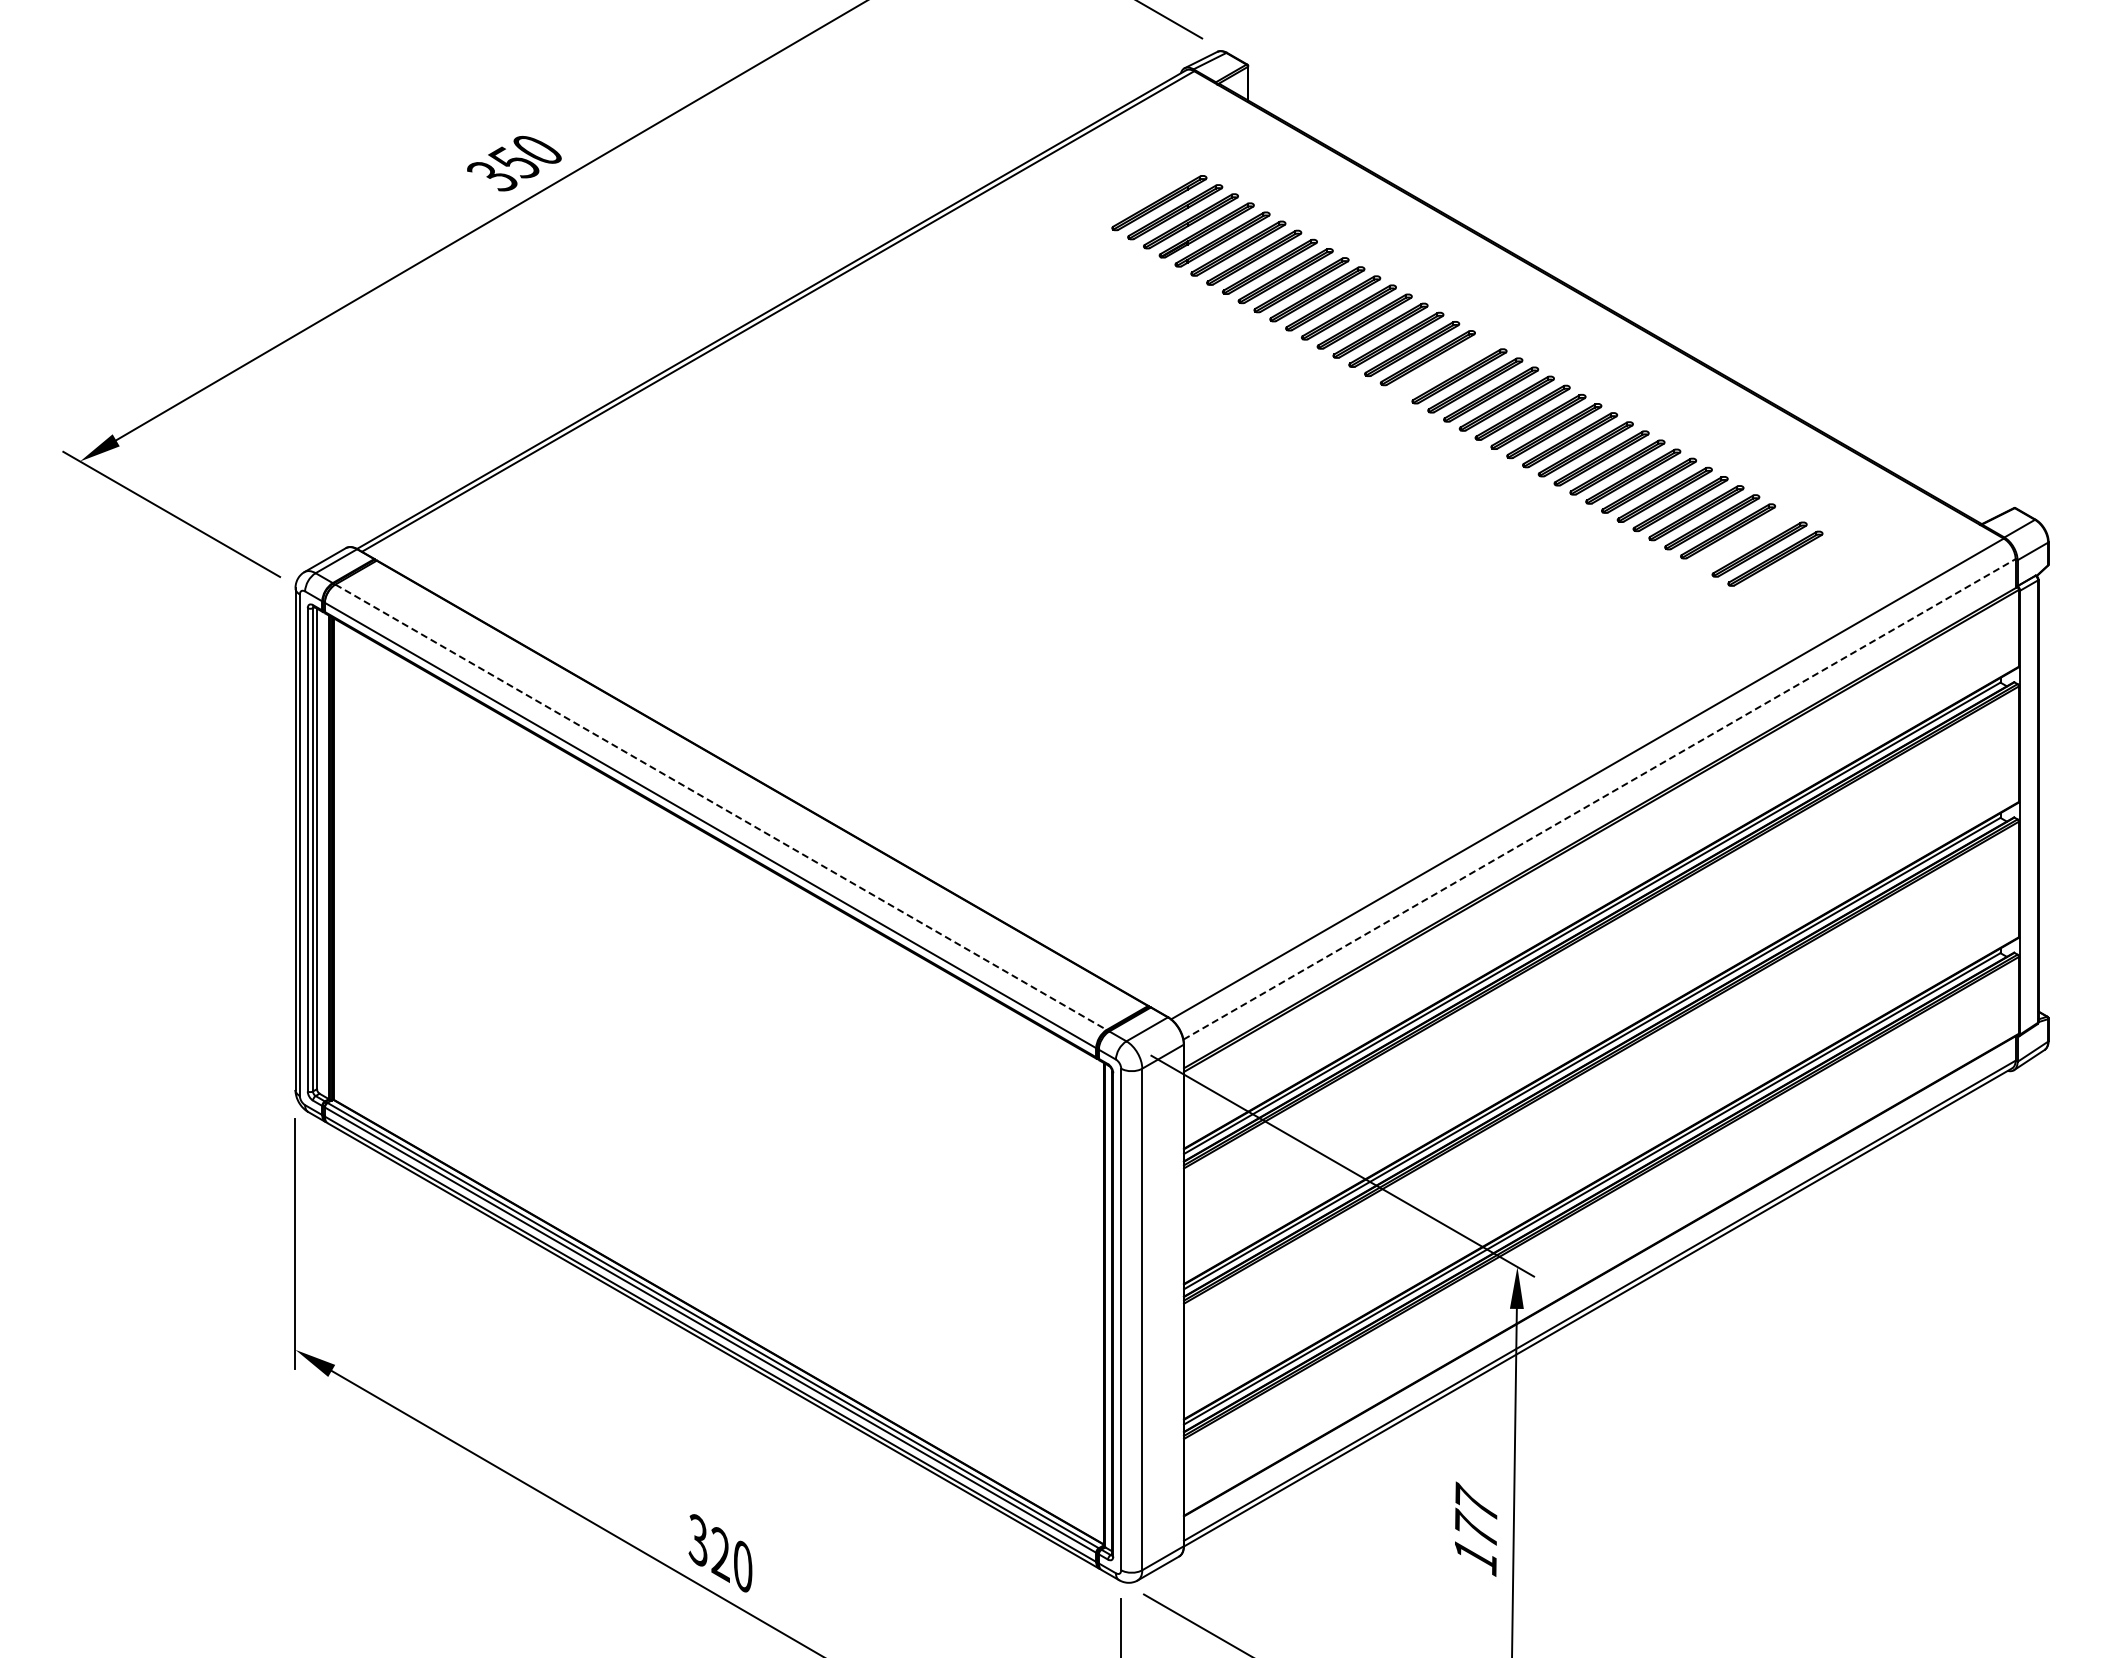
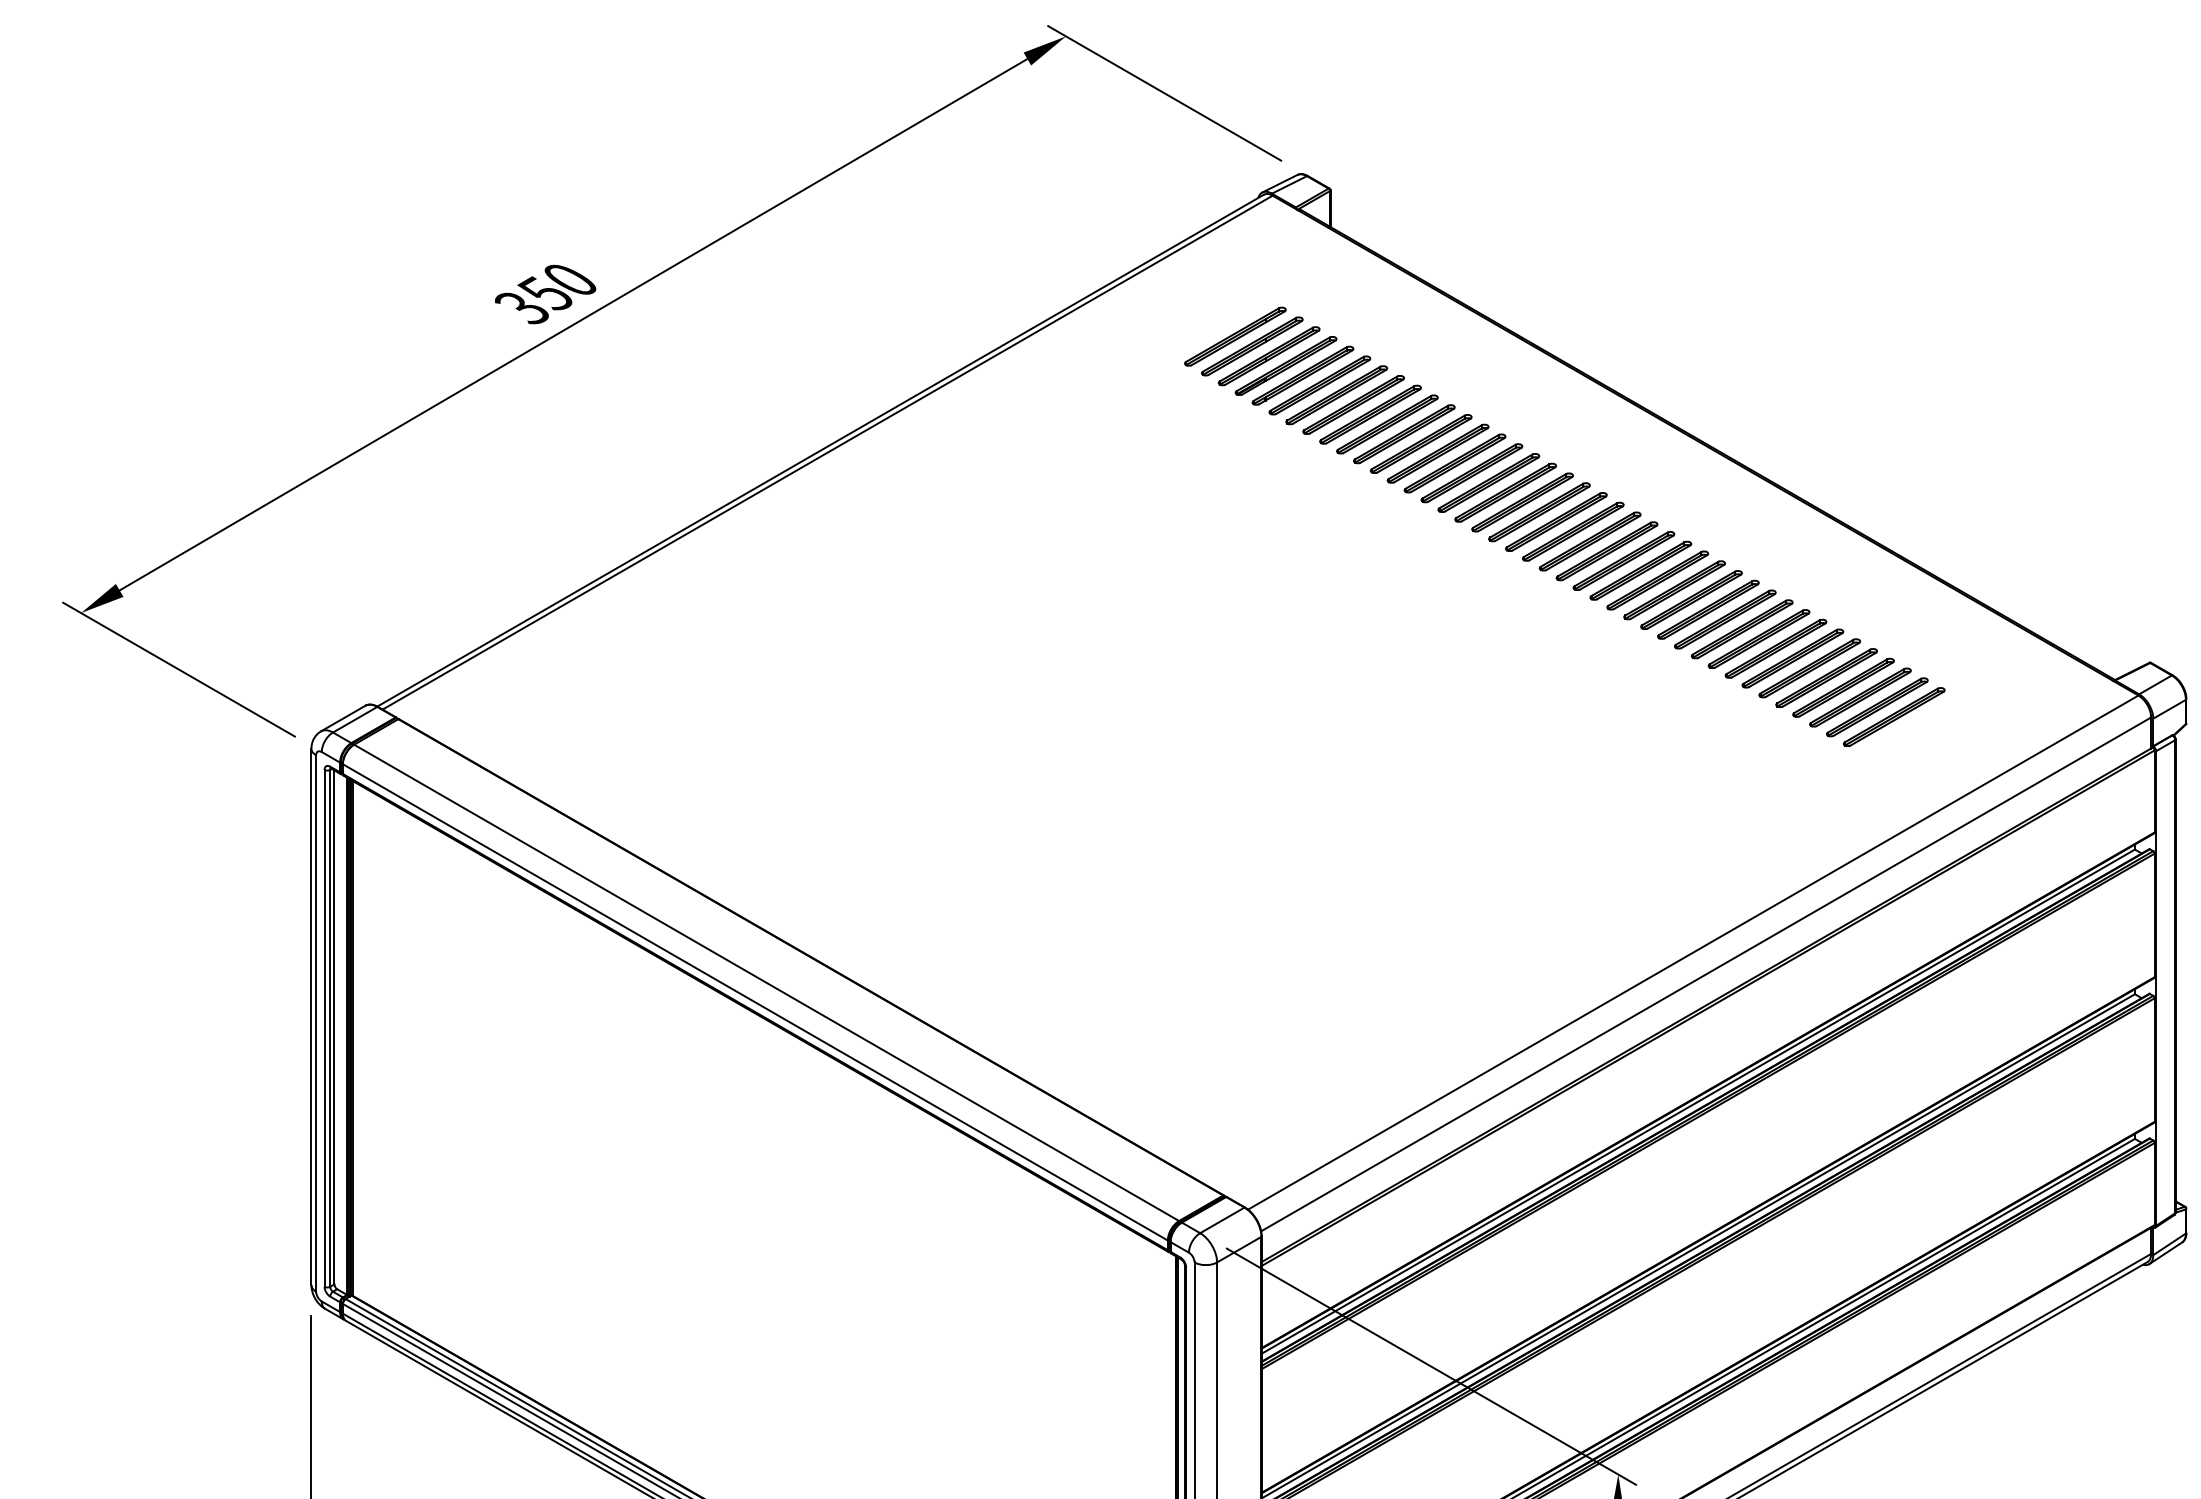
part: (1443, 367) -> (1539, 512), added
part: (1743, 540) -> (1860, 697), added
line: (1600, 799) -> (1707, 974), dashed -> solid
line: (721, 807) -> (767, 983), dashed -> solid

